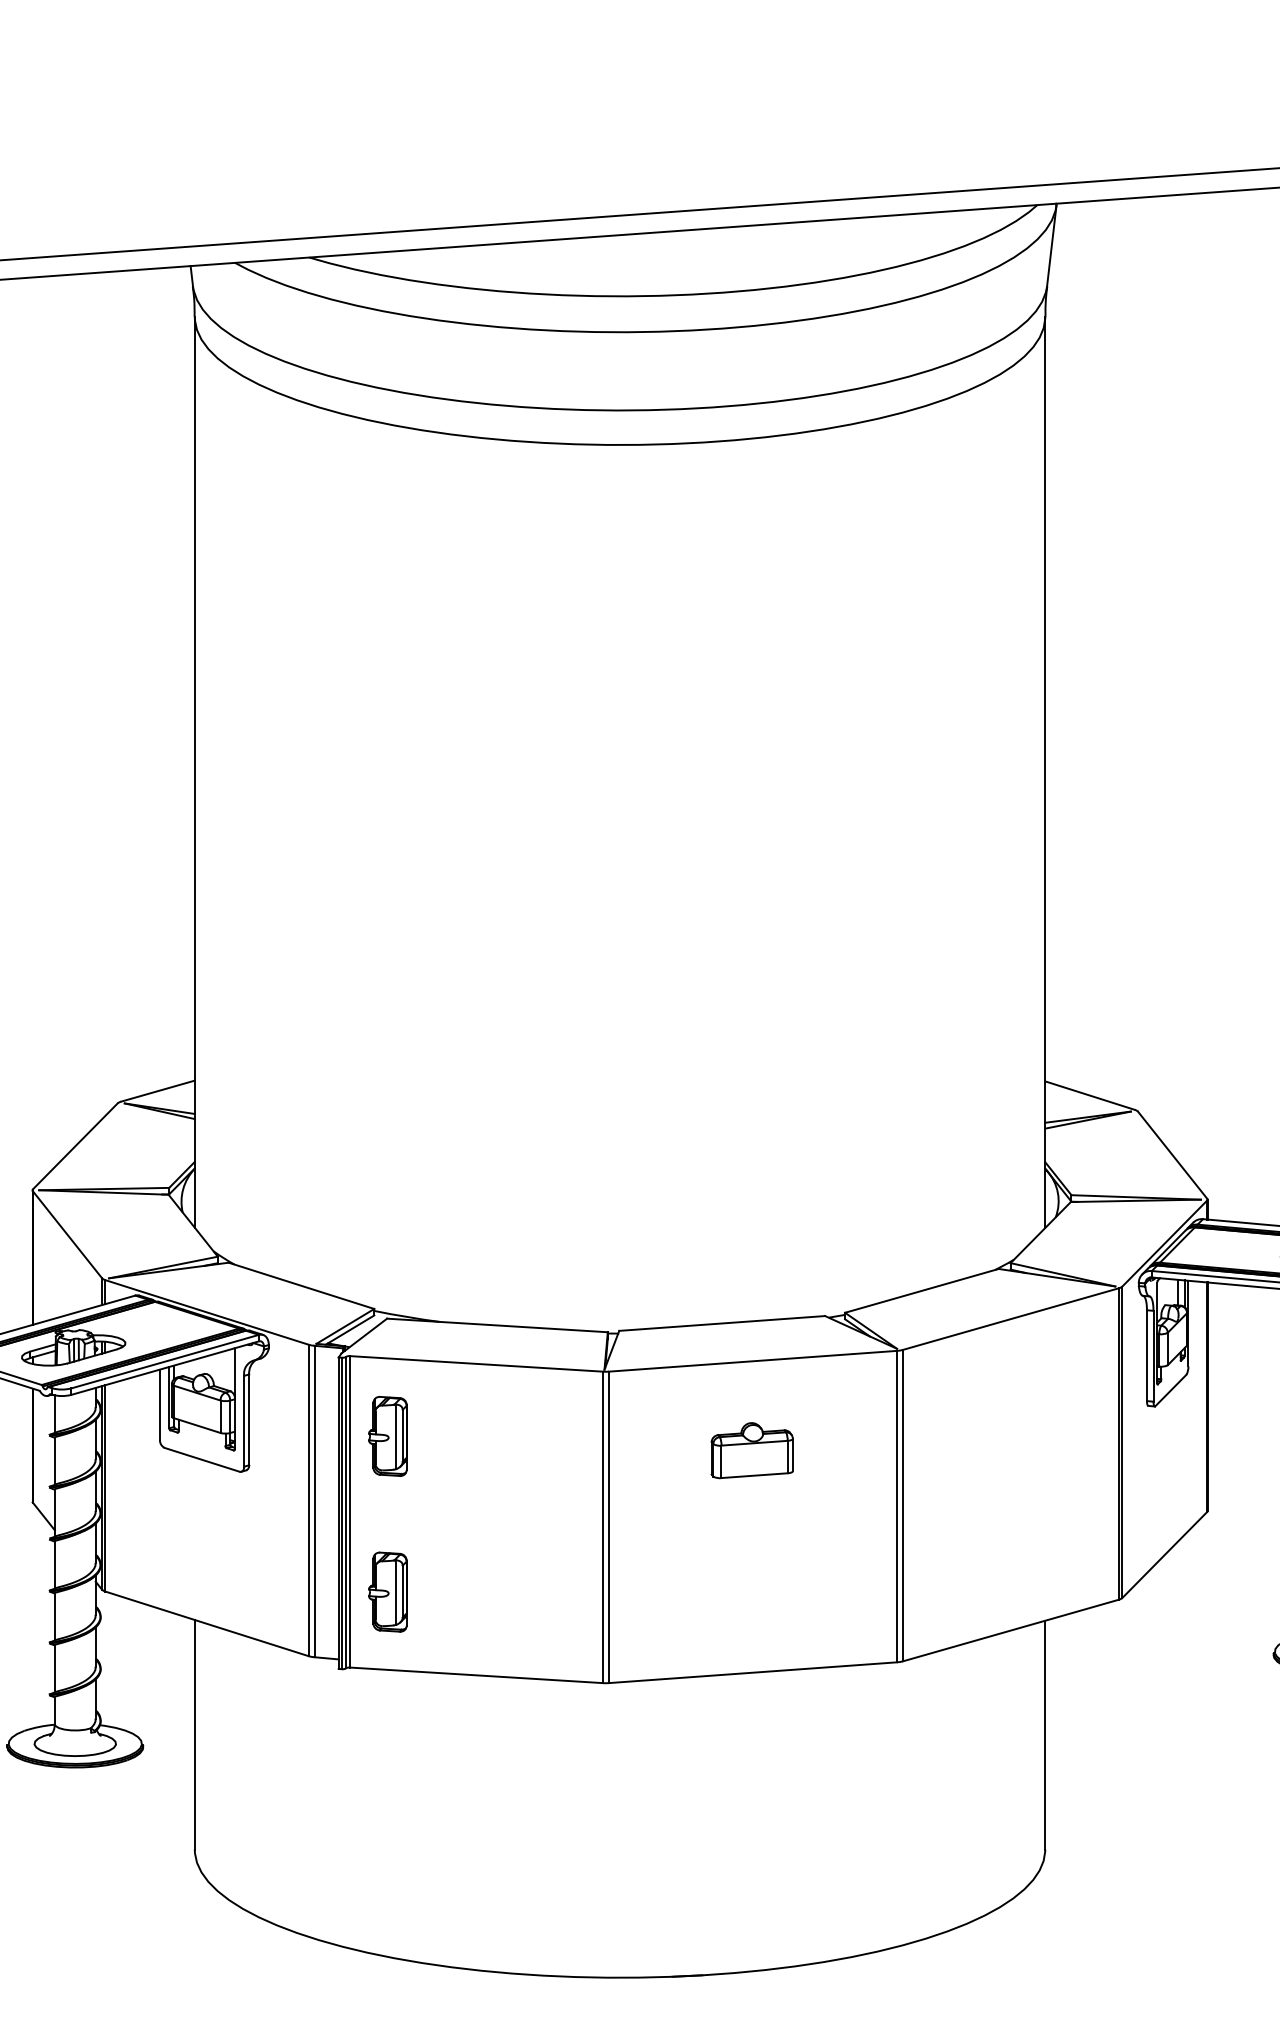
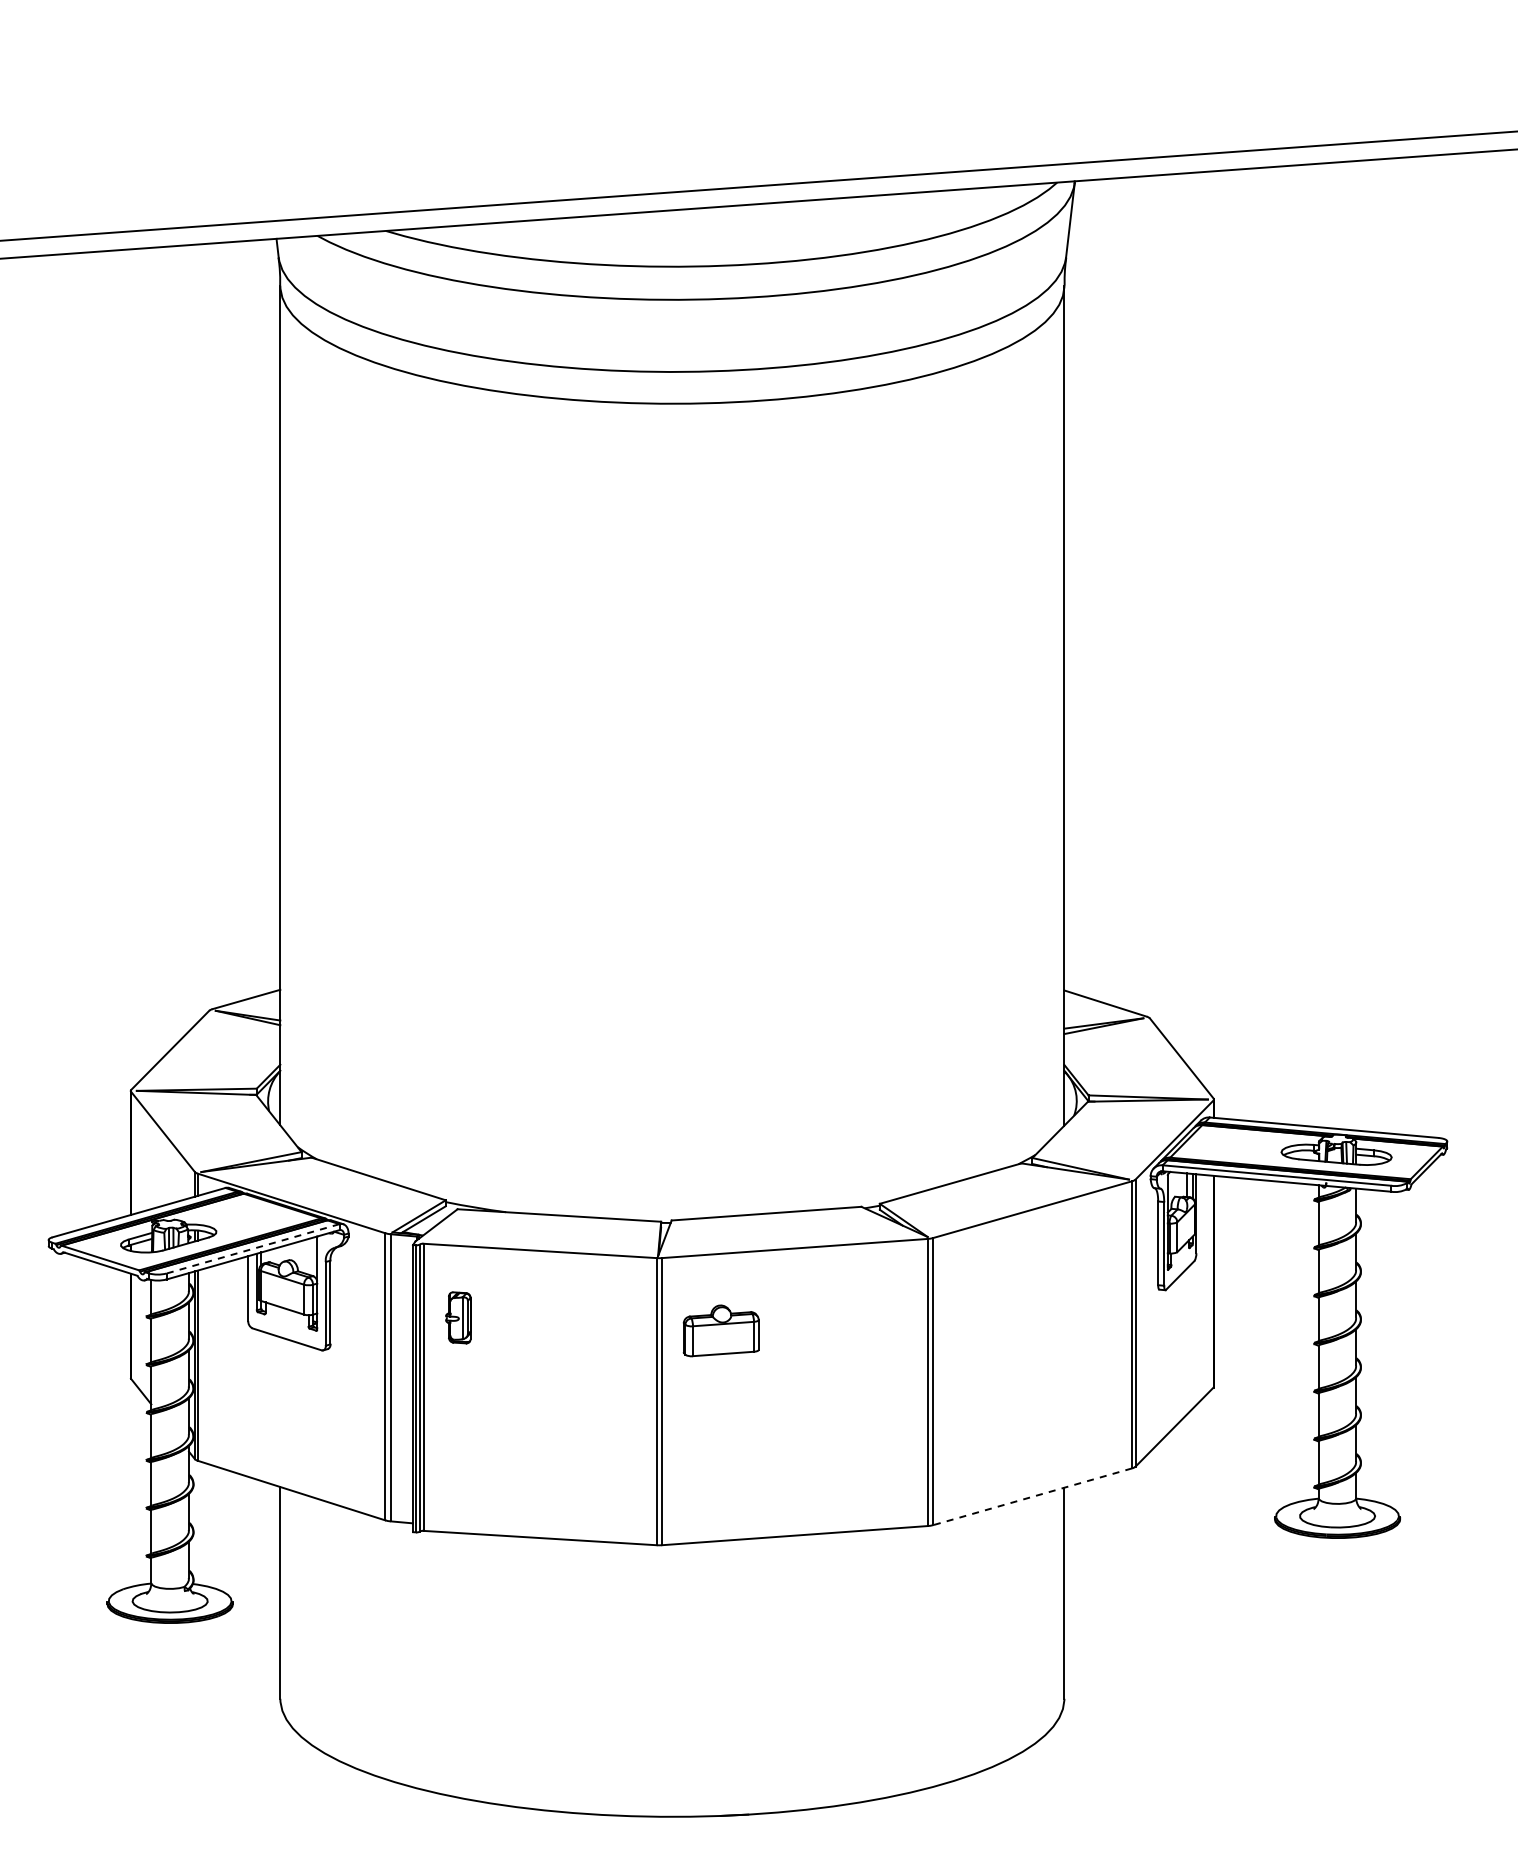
line: (165, 1361) -> (253, 1248), solid -> dashed
part: (388, 1436) -> (458, 1317), size x0.7
part: (751, 1450) -> (720, 1330), moved
part: (388, 1592) -> (458, 1461), removed
line: (1010, 1630) -> (1032, 1496), solid -> dashed

